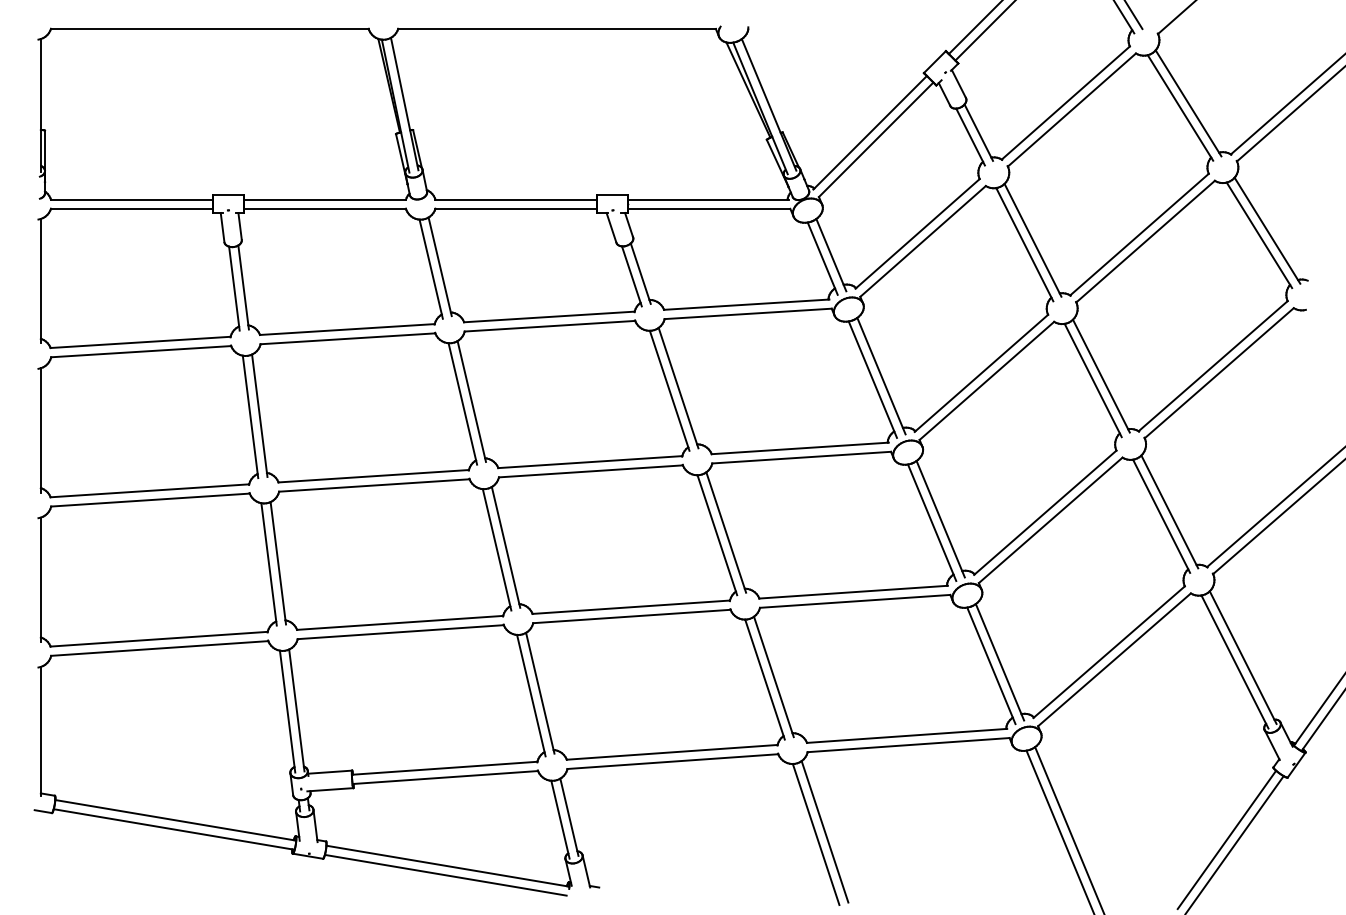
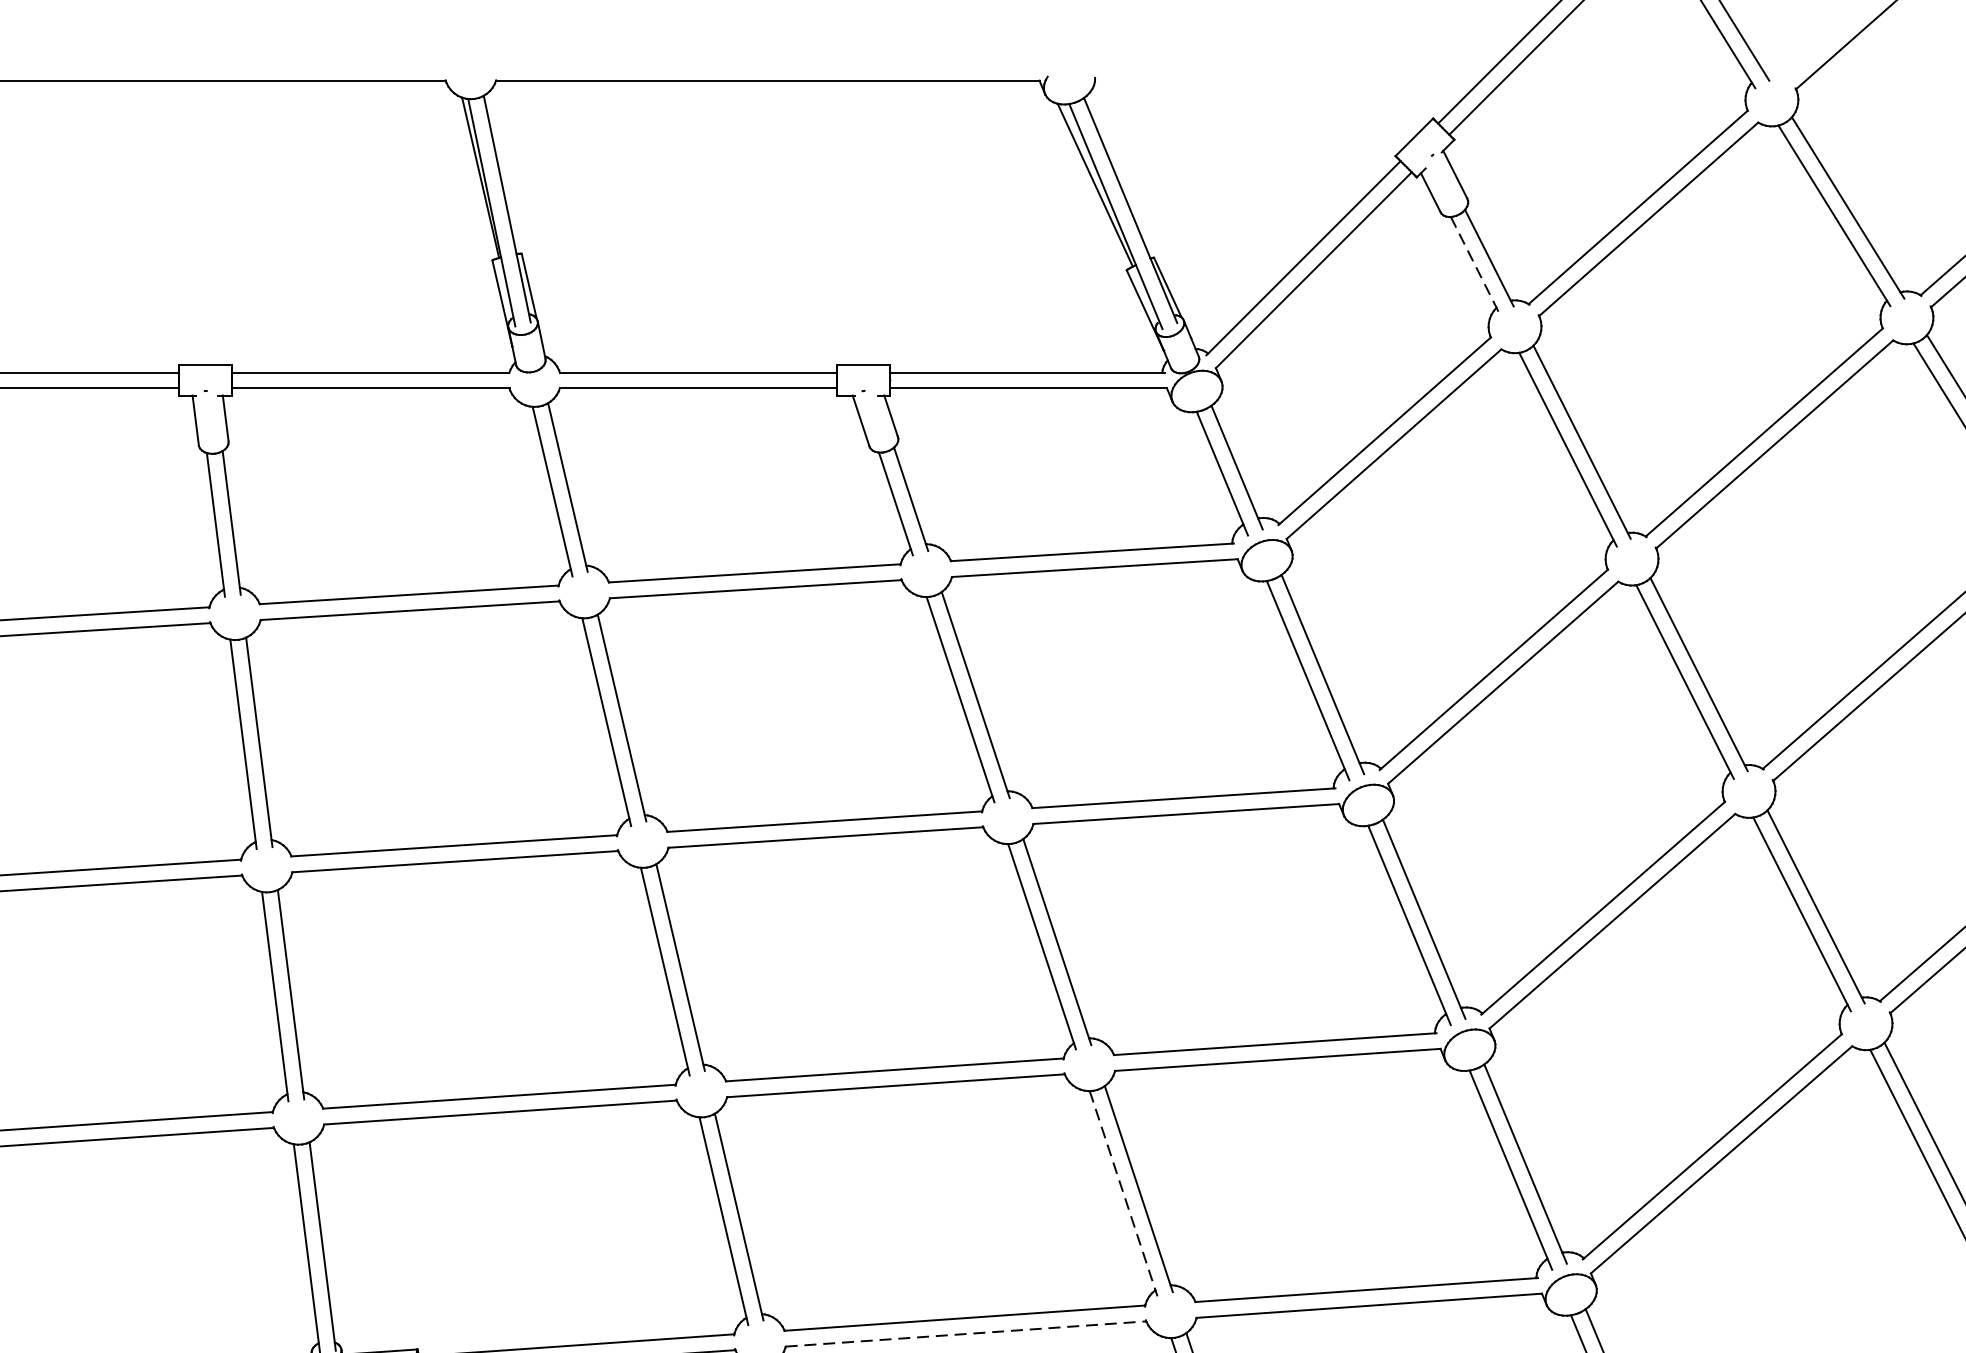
line: (970, 137) -> (1475, 266), solid -> dashed
line: (765, 680) -> (1124, 1195), solid -> dashed
line: (672, 761) -> (965, 1333), solid -> dashed

